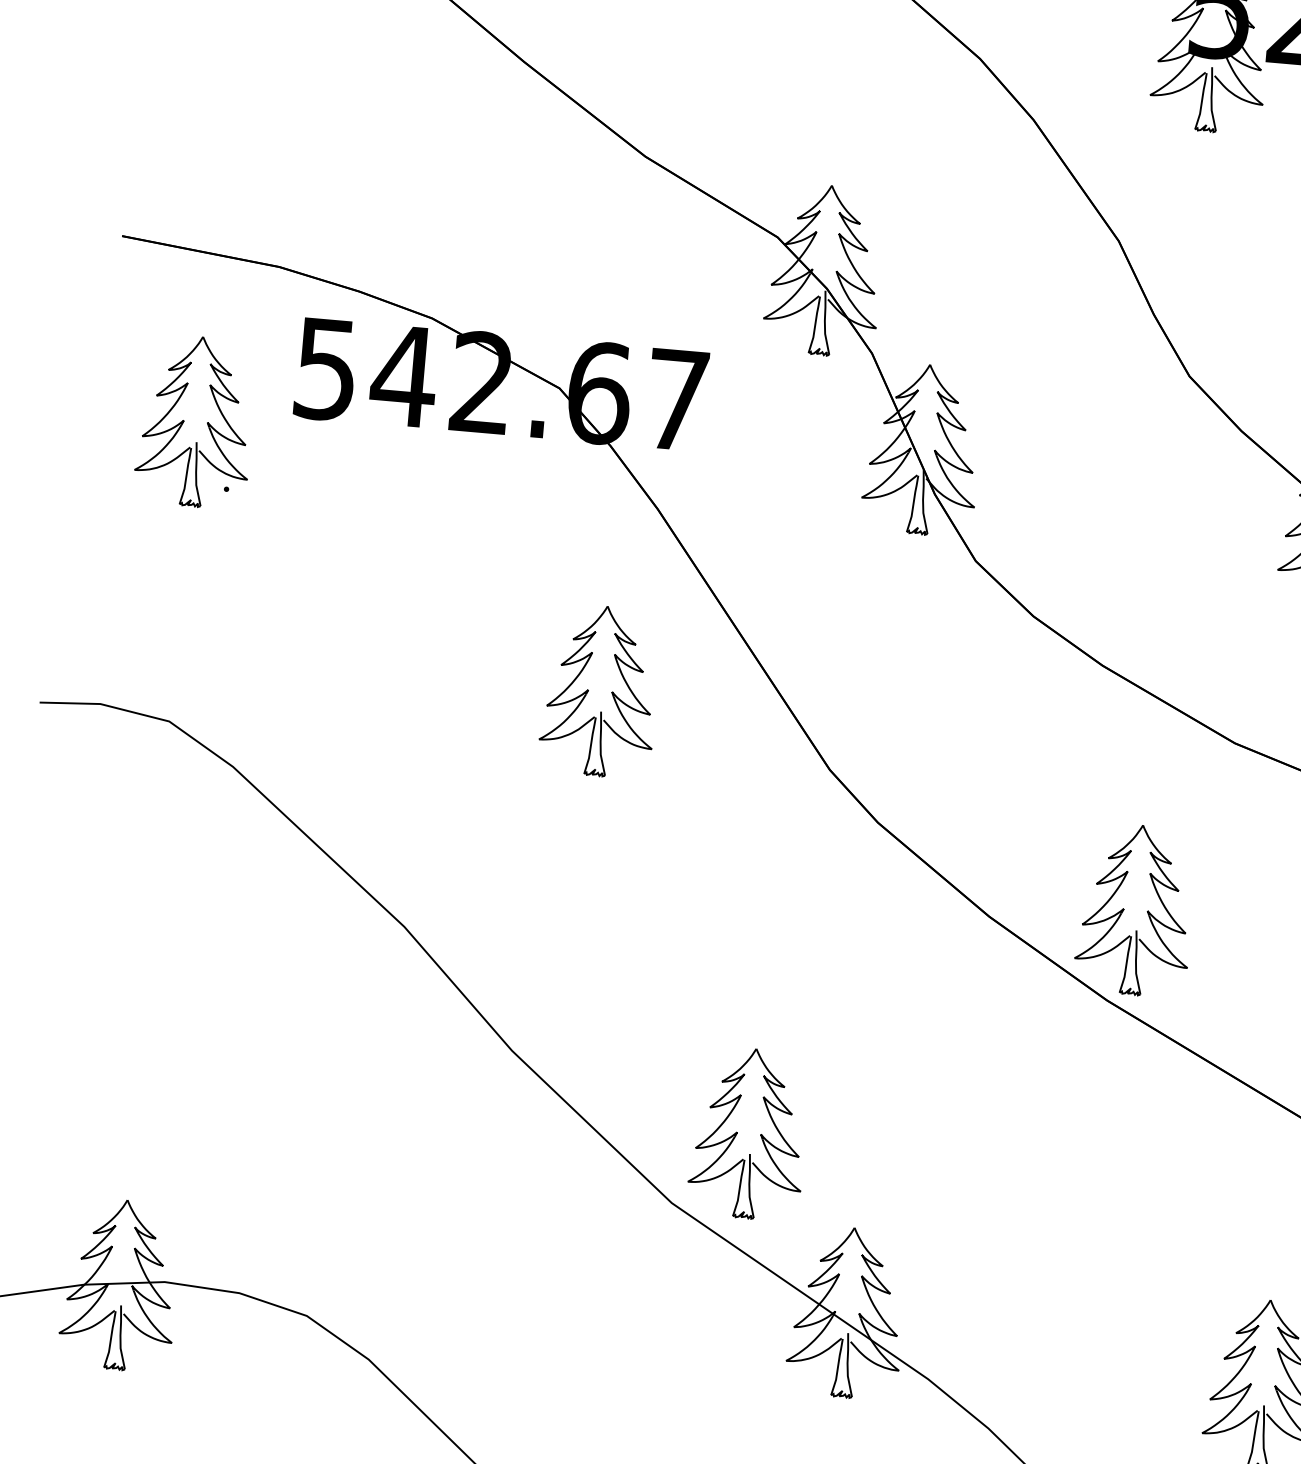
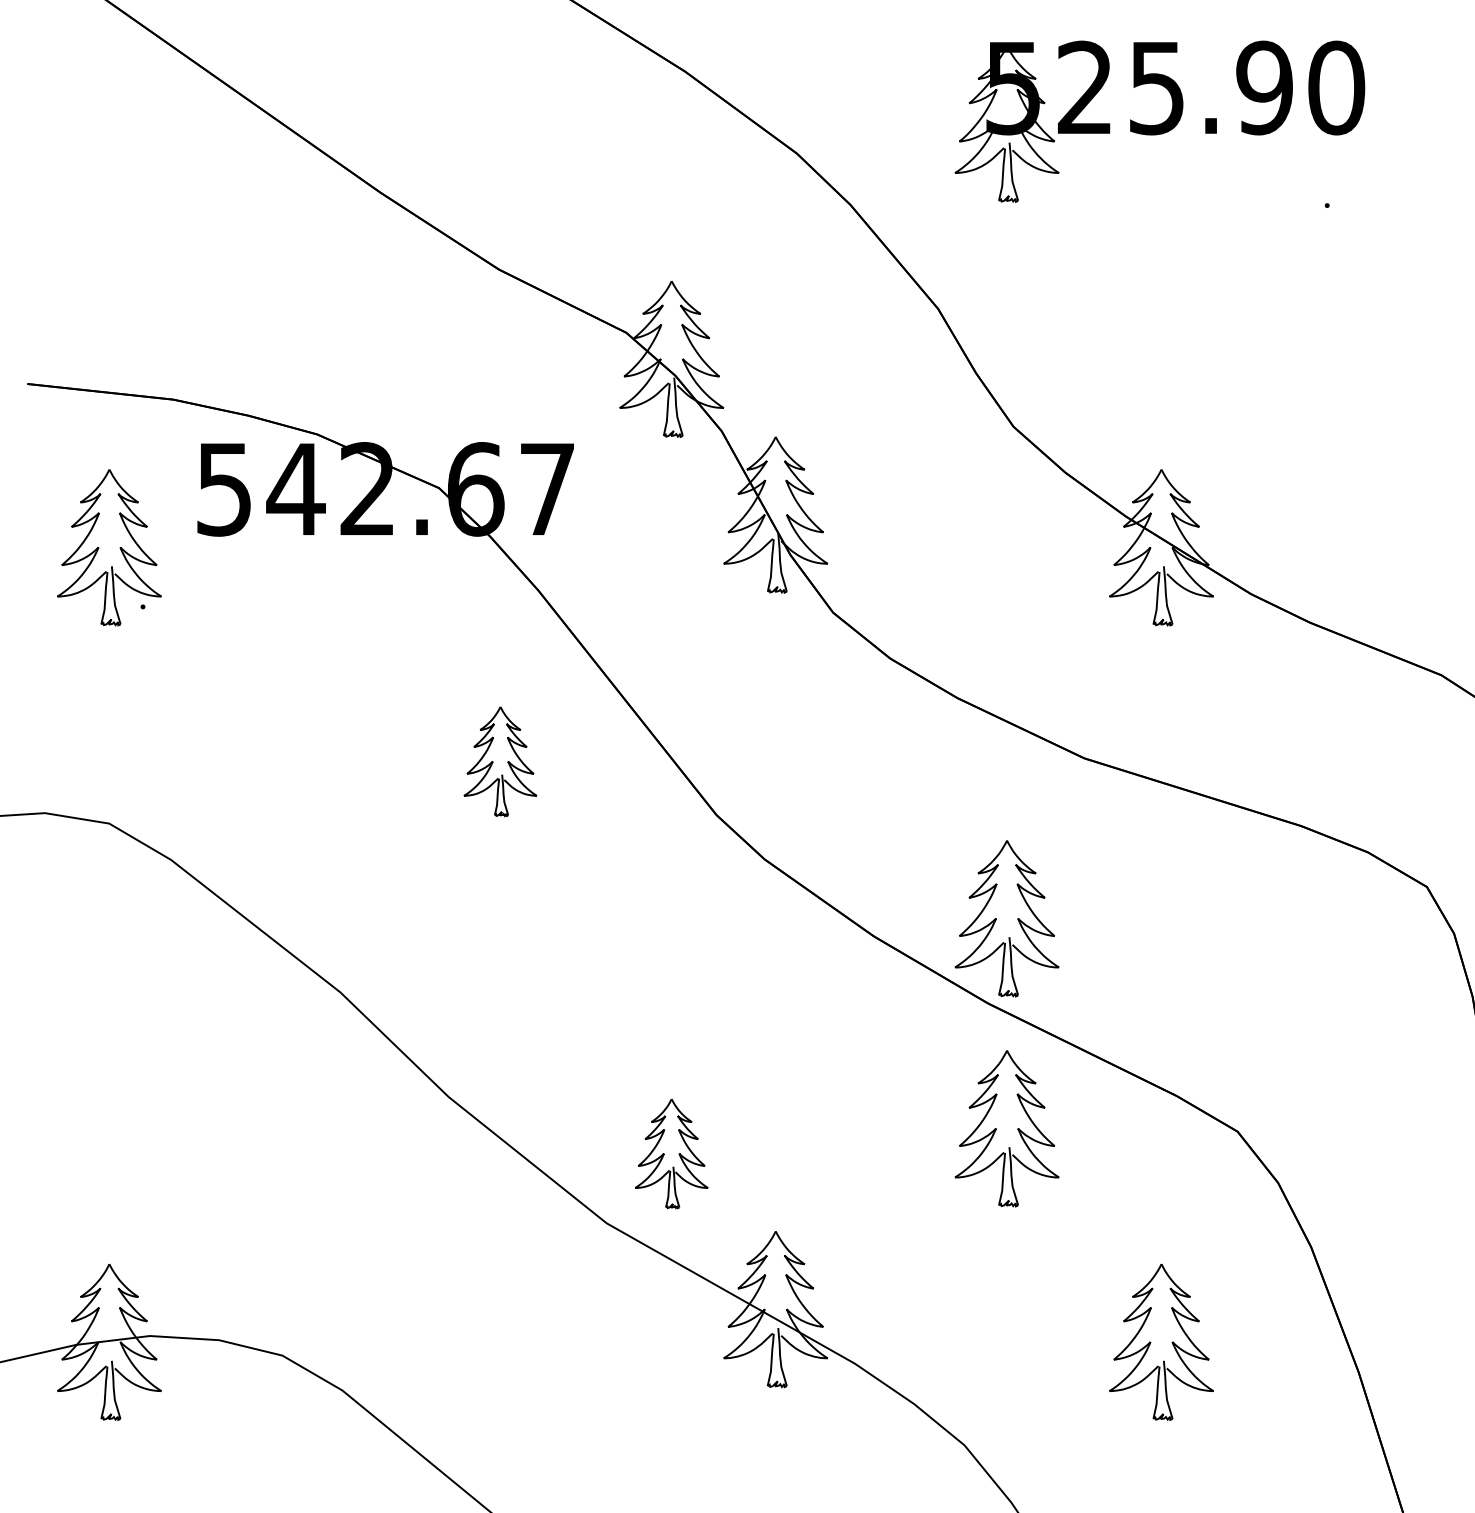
part: (600, 691) -> (500, 761), size x0.7
part: (748, 1133) -> (671, 1153), size x0.7
part: (1115, 1138) -> (1006, 1128), added

